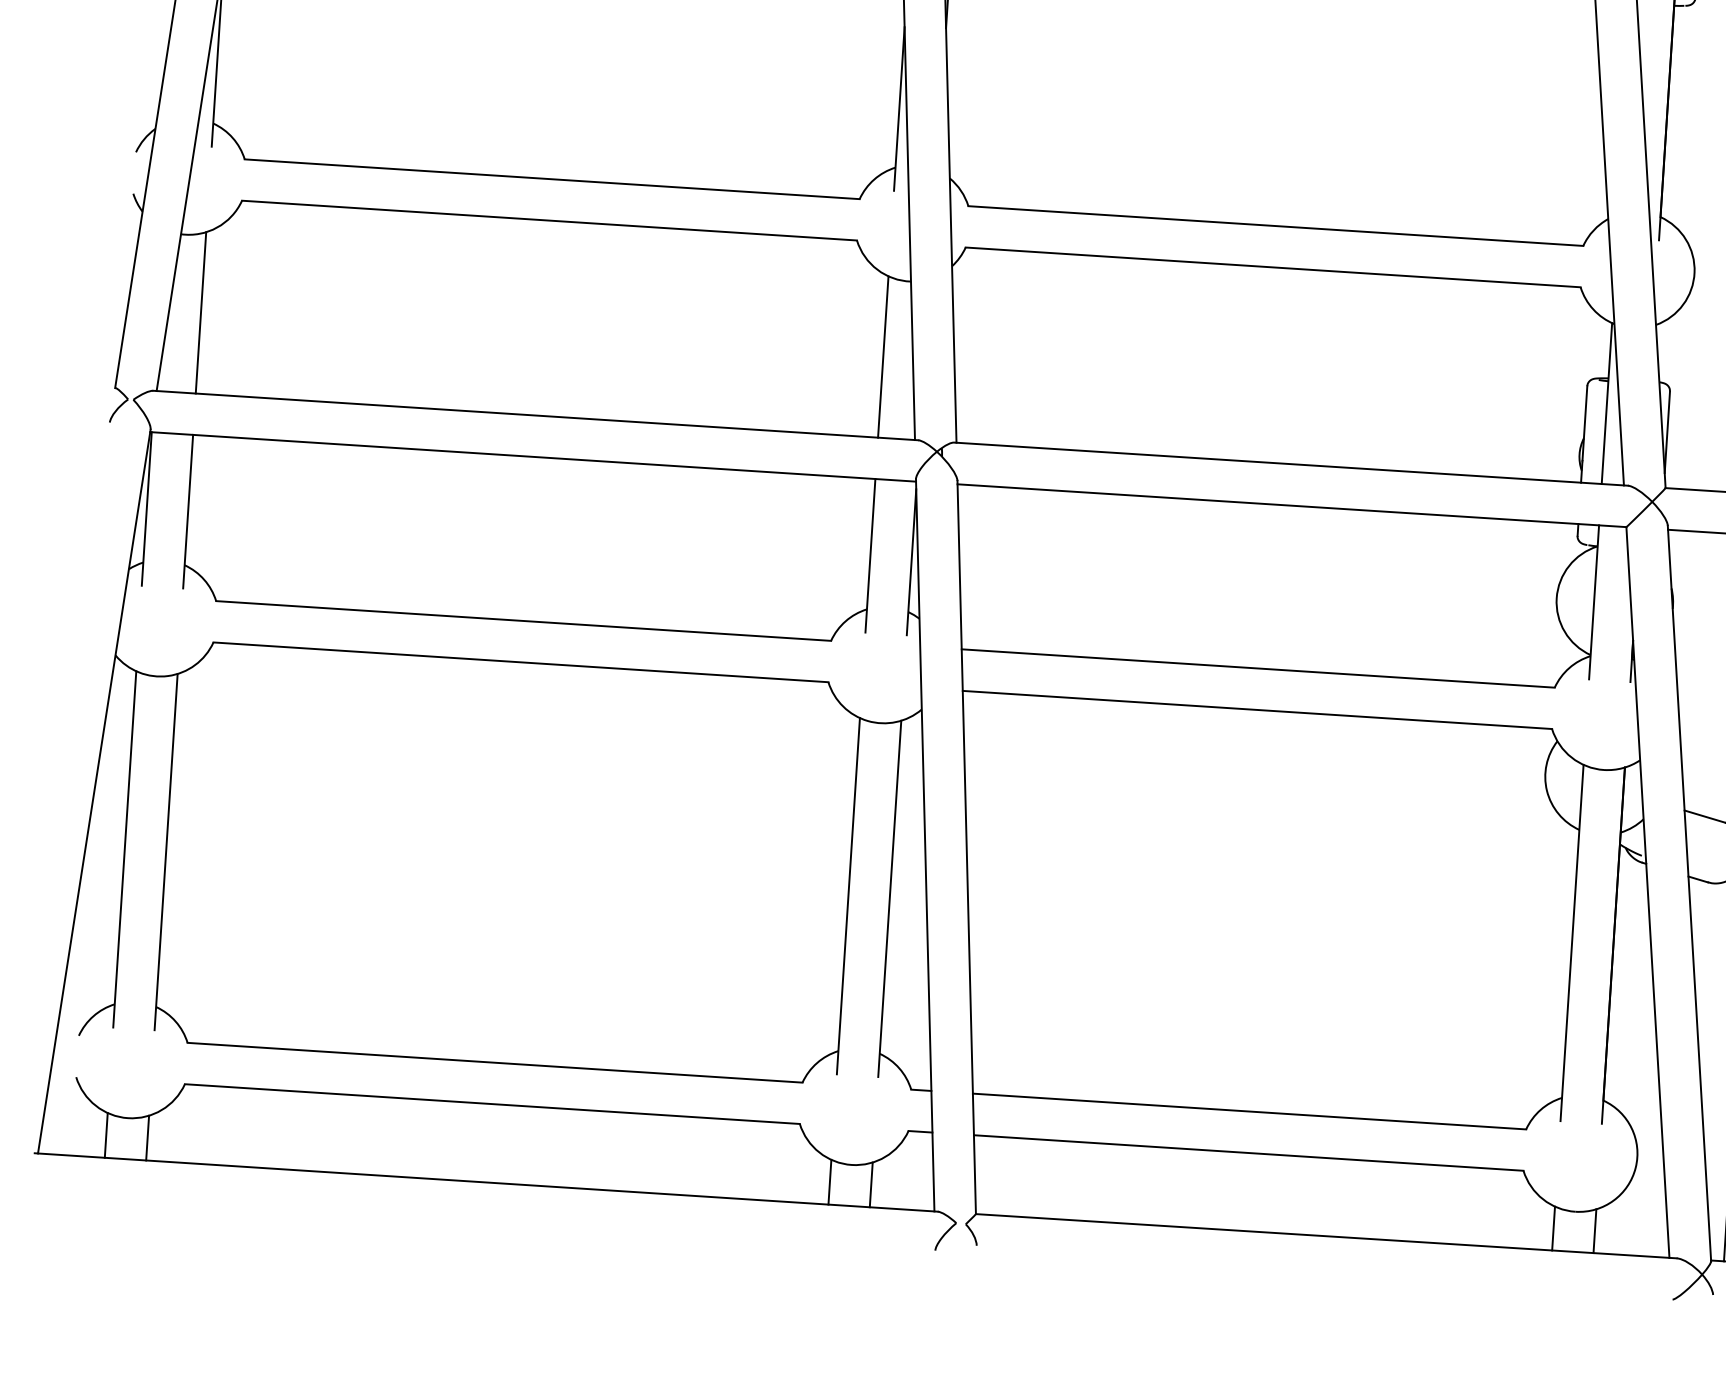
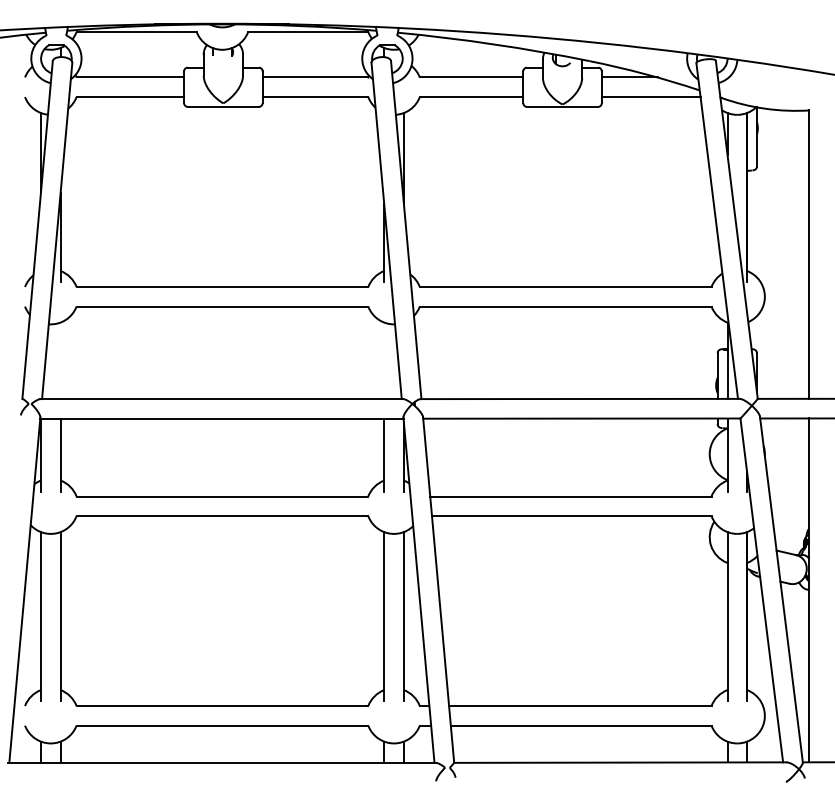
line: (200, 312) -> (60, 360), removed
line: (883, 356) -> (384, 360), removed

